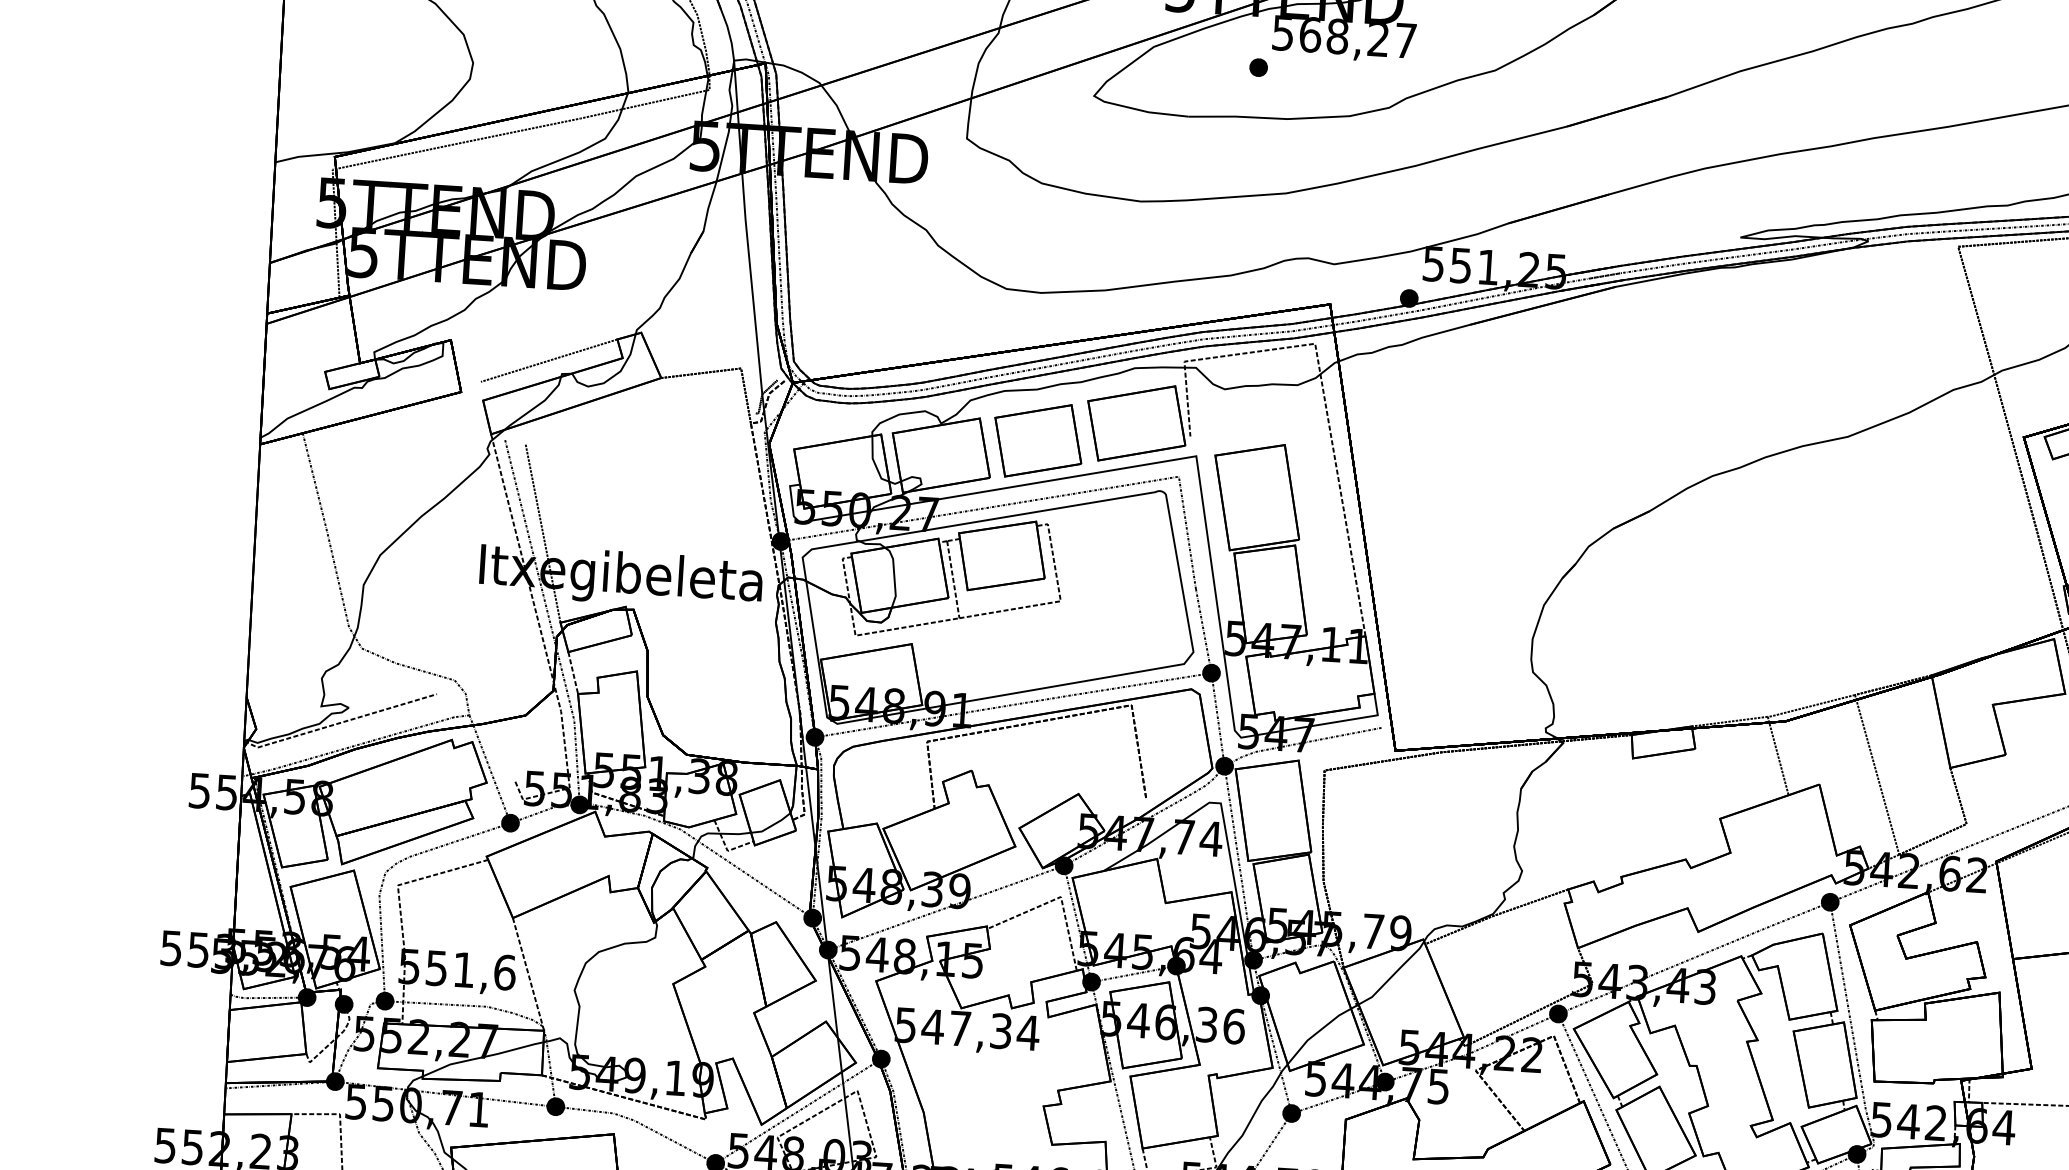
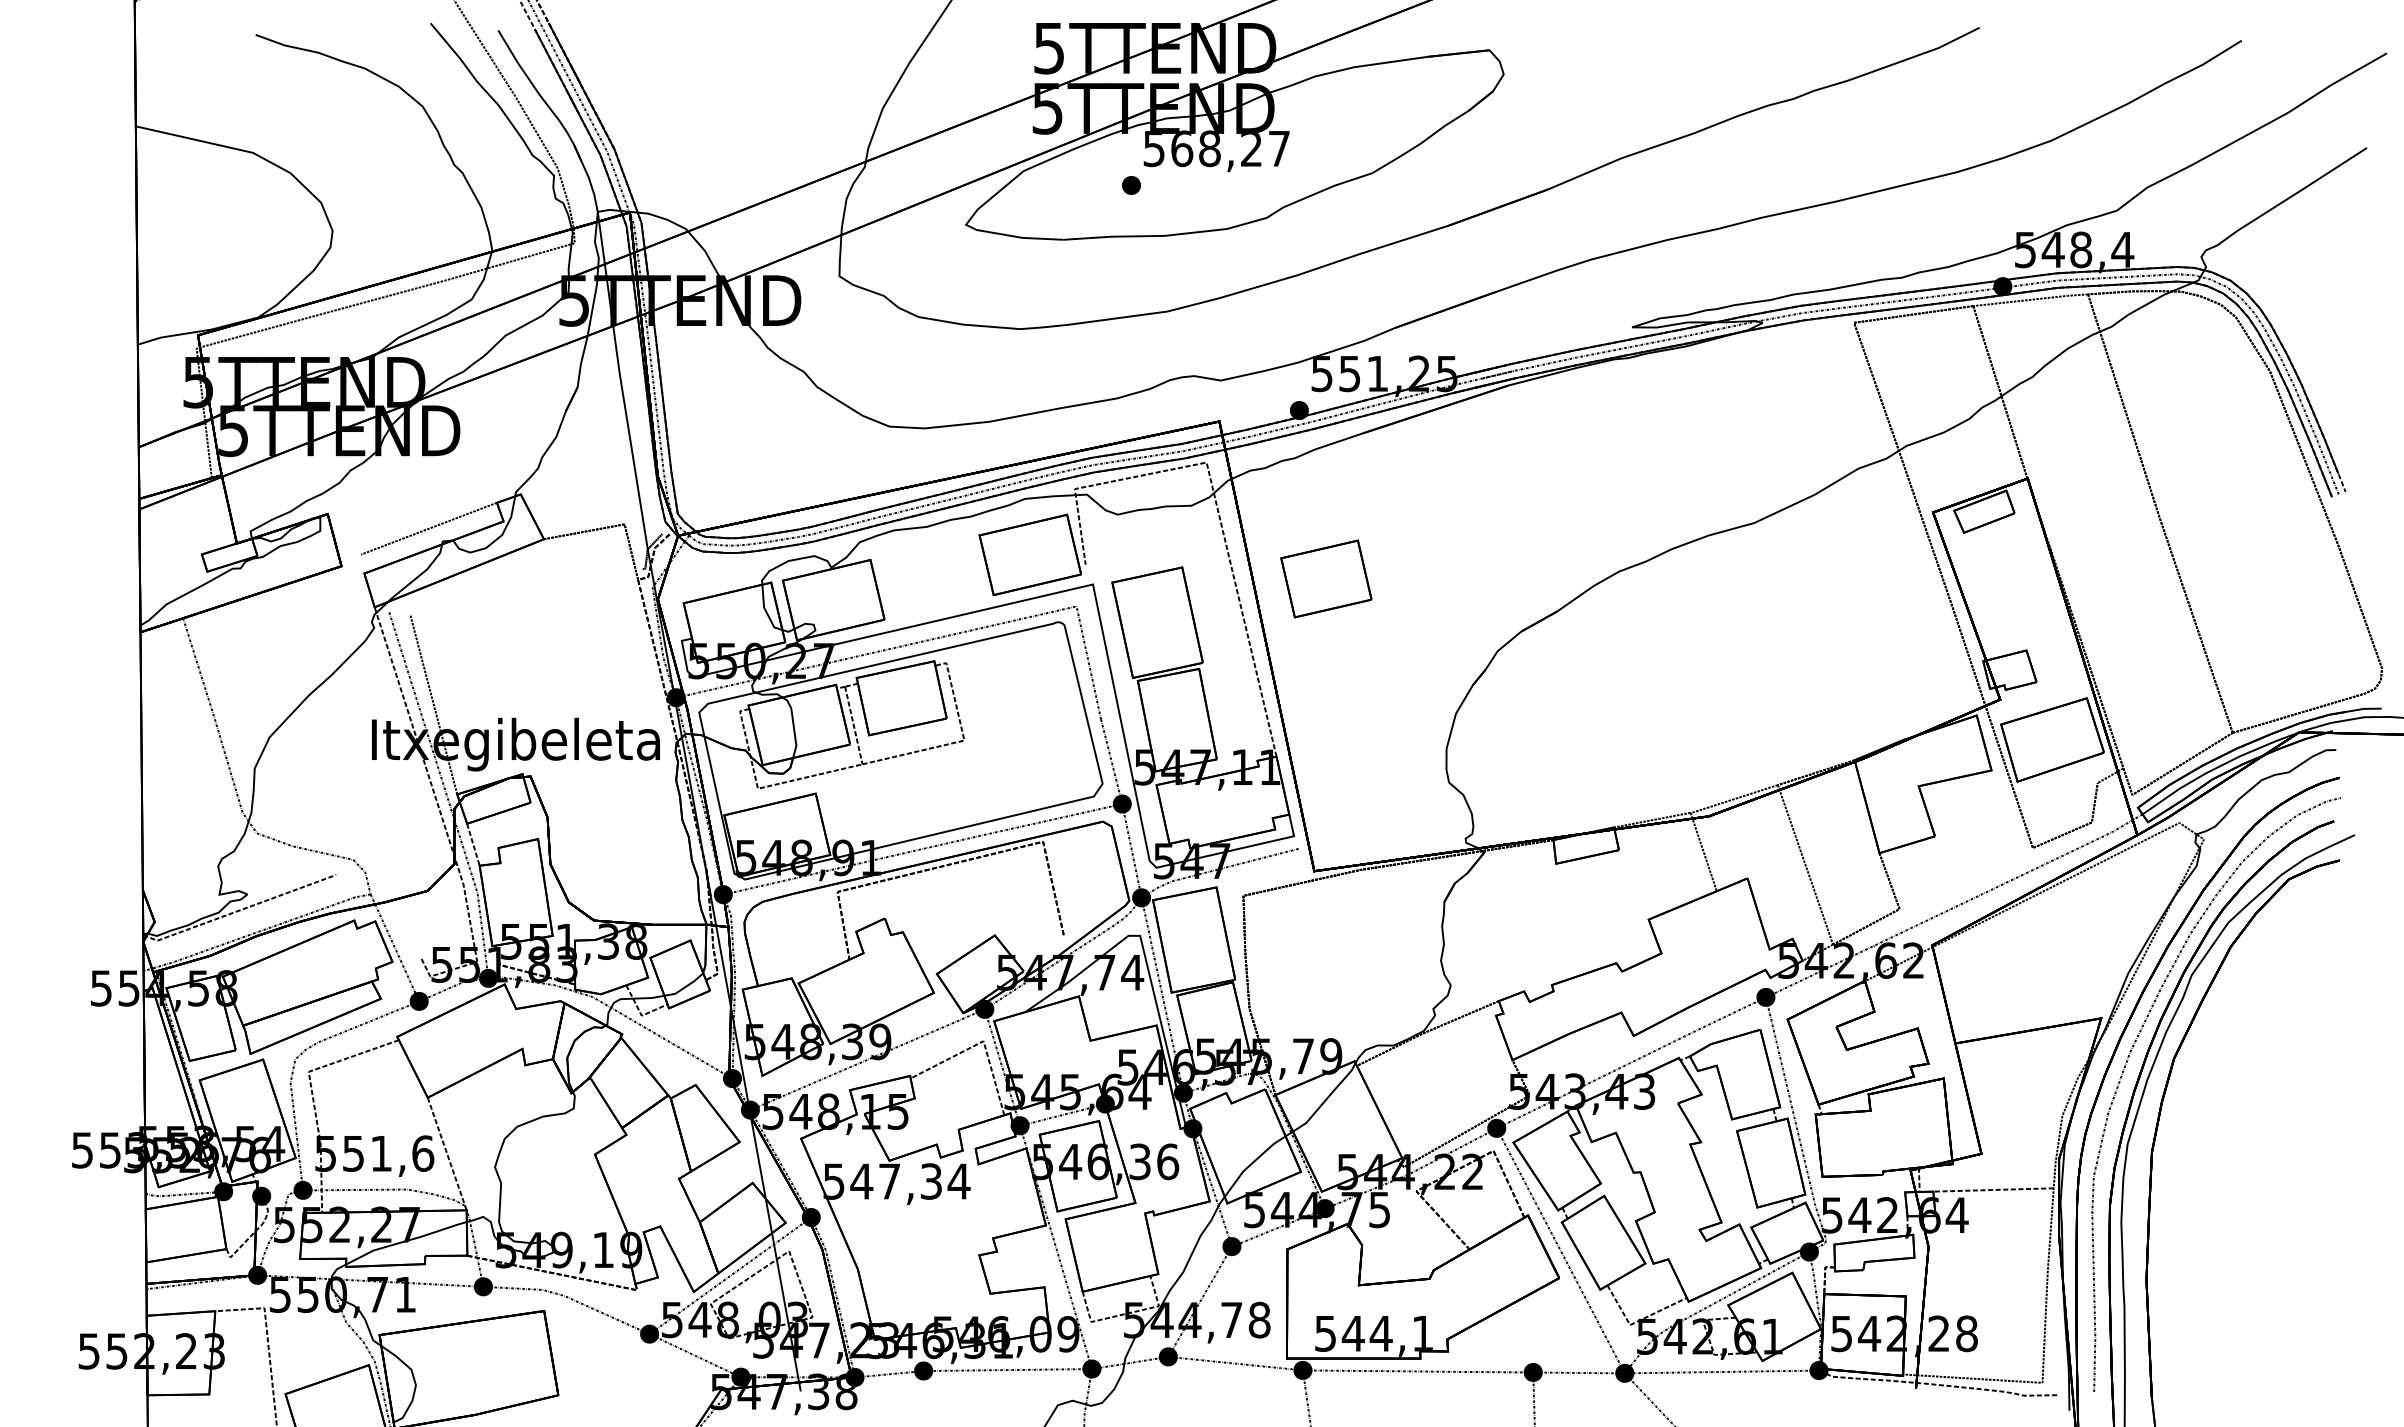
part: (1038, 440) -> (1326, 578), moved

